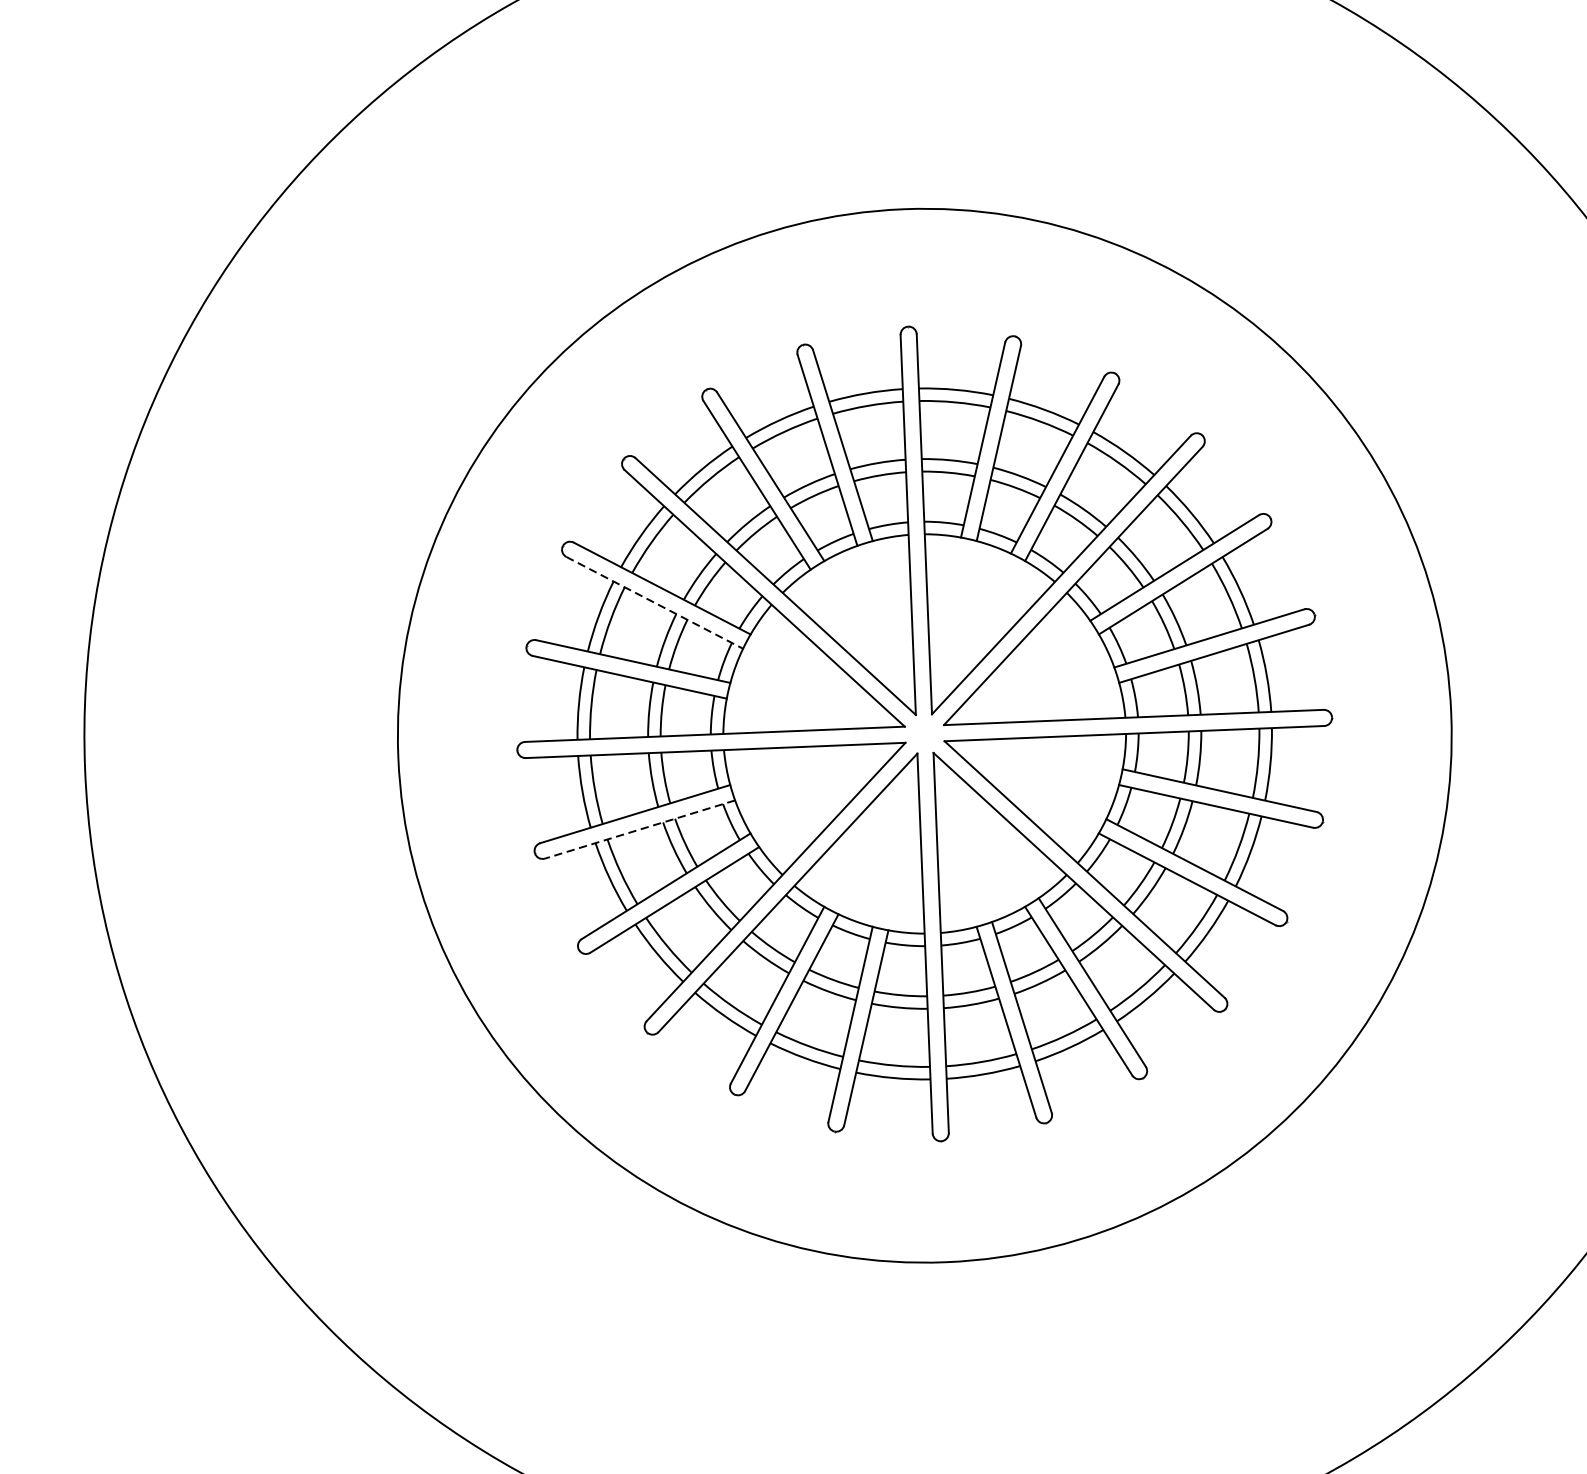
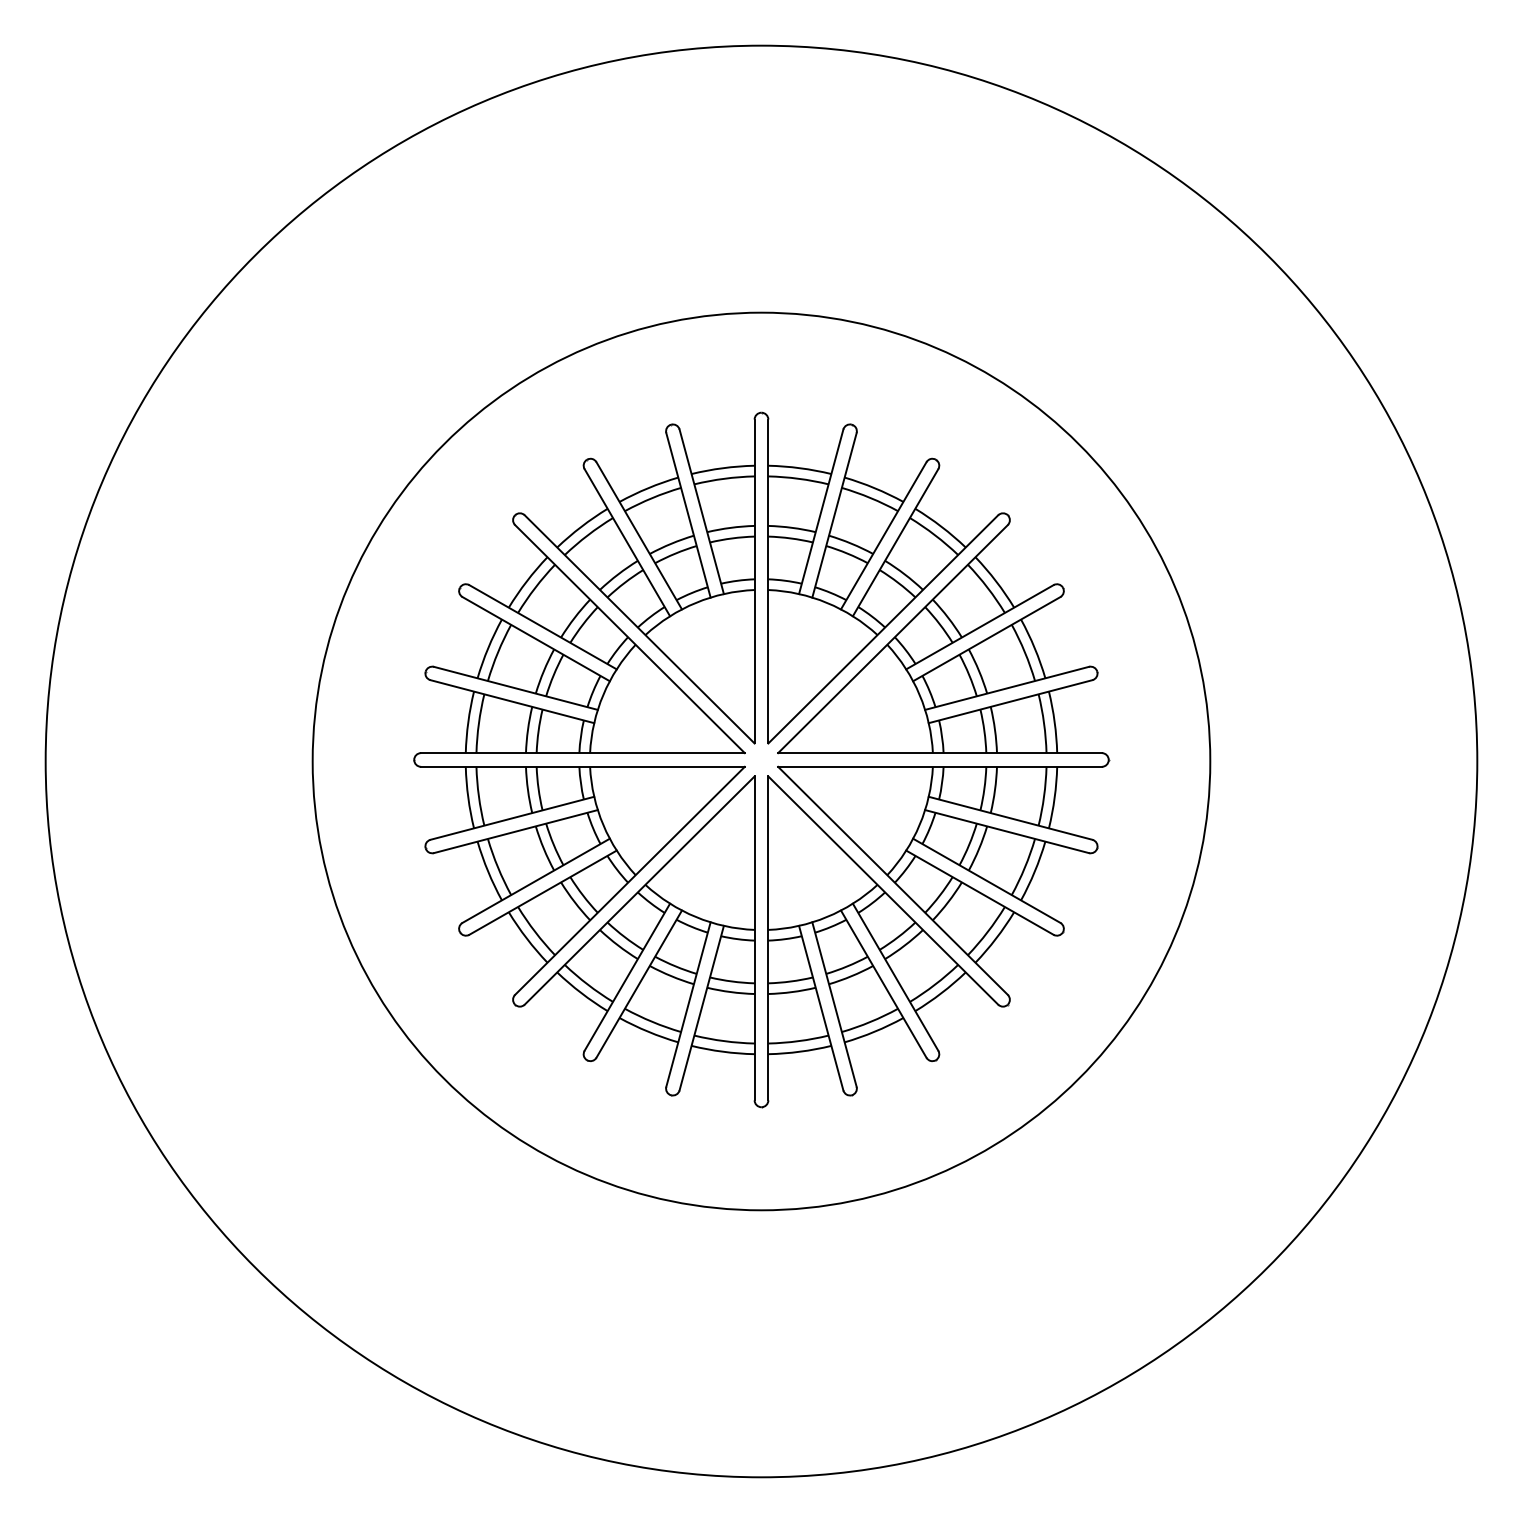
line: (655, 603) -> (536, 639), dashed -> solid
line: (639, 829) -> (515, 831), dashed -> solid

